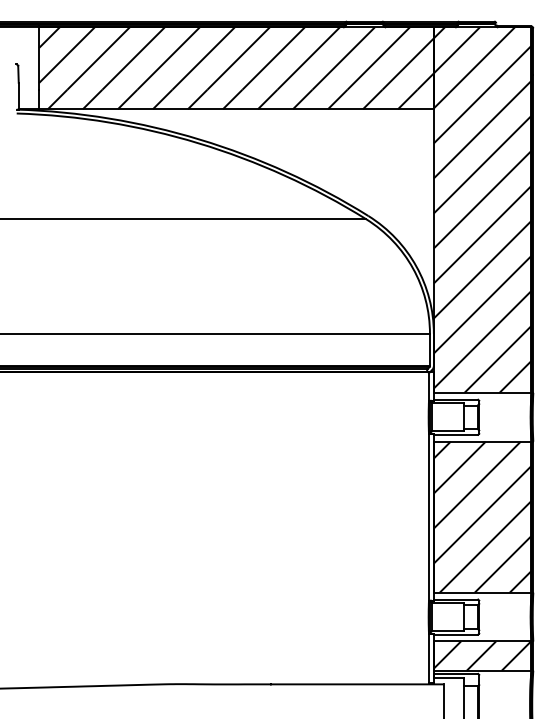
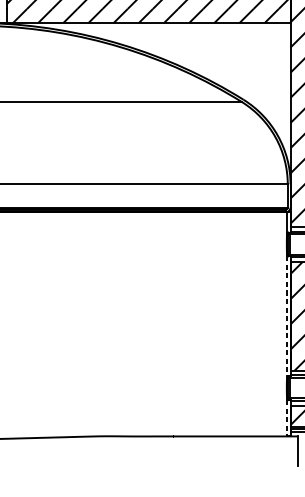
line: (429, 517) -> (287, 316), solid -> dashed
line: (429, 658) -> (287, 417), solid -> dashed

